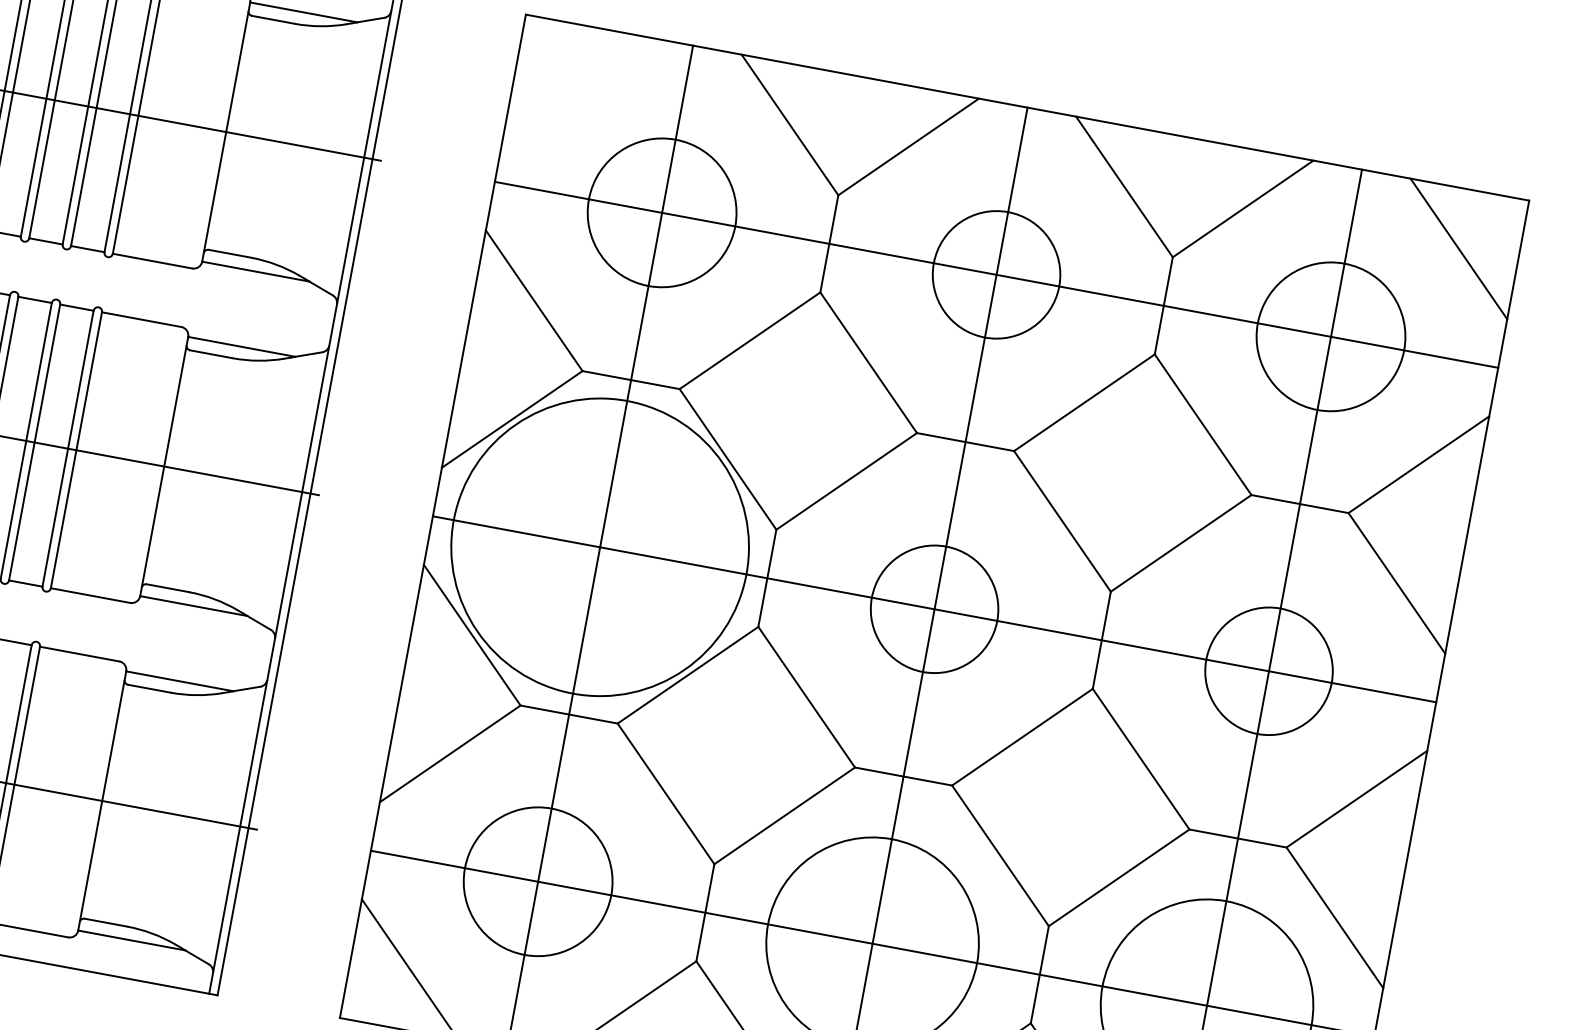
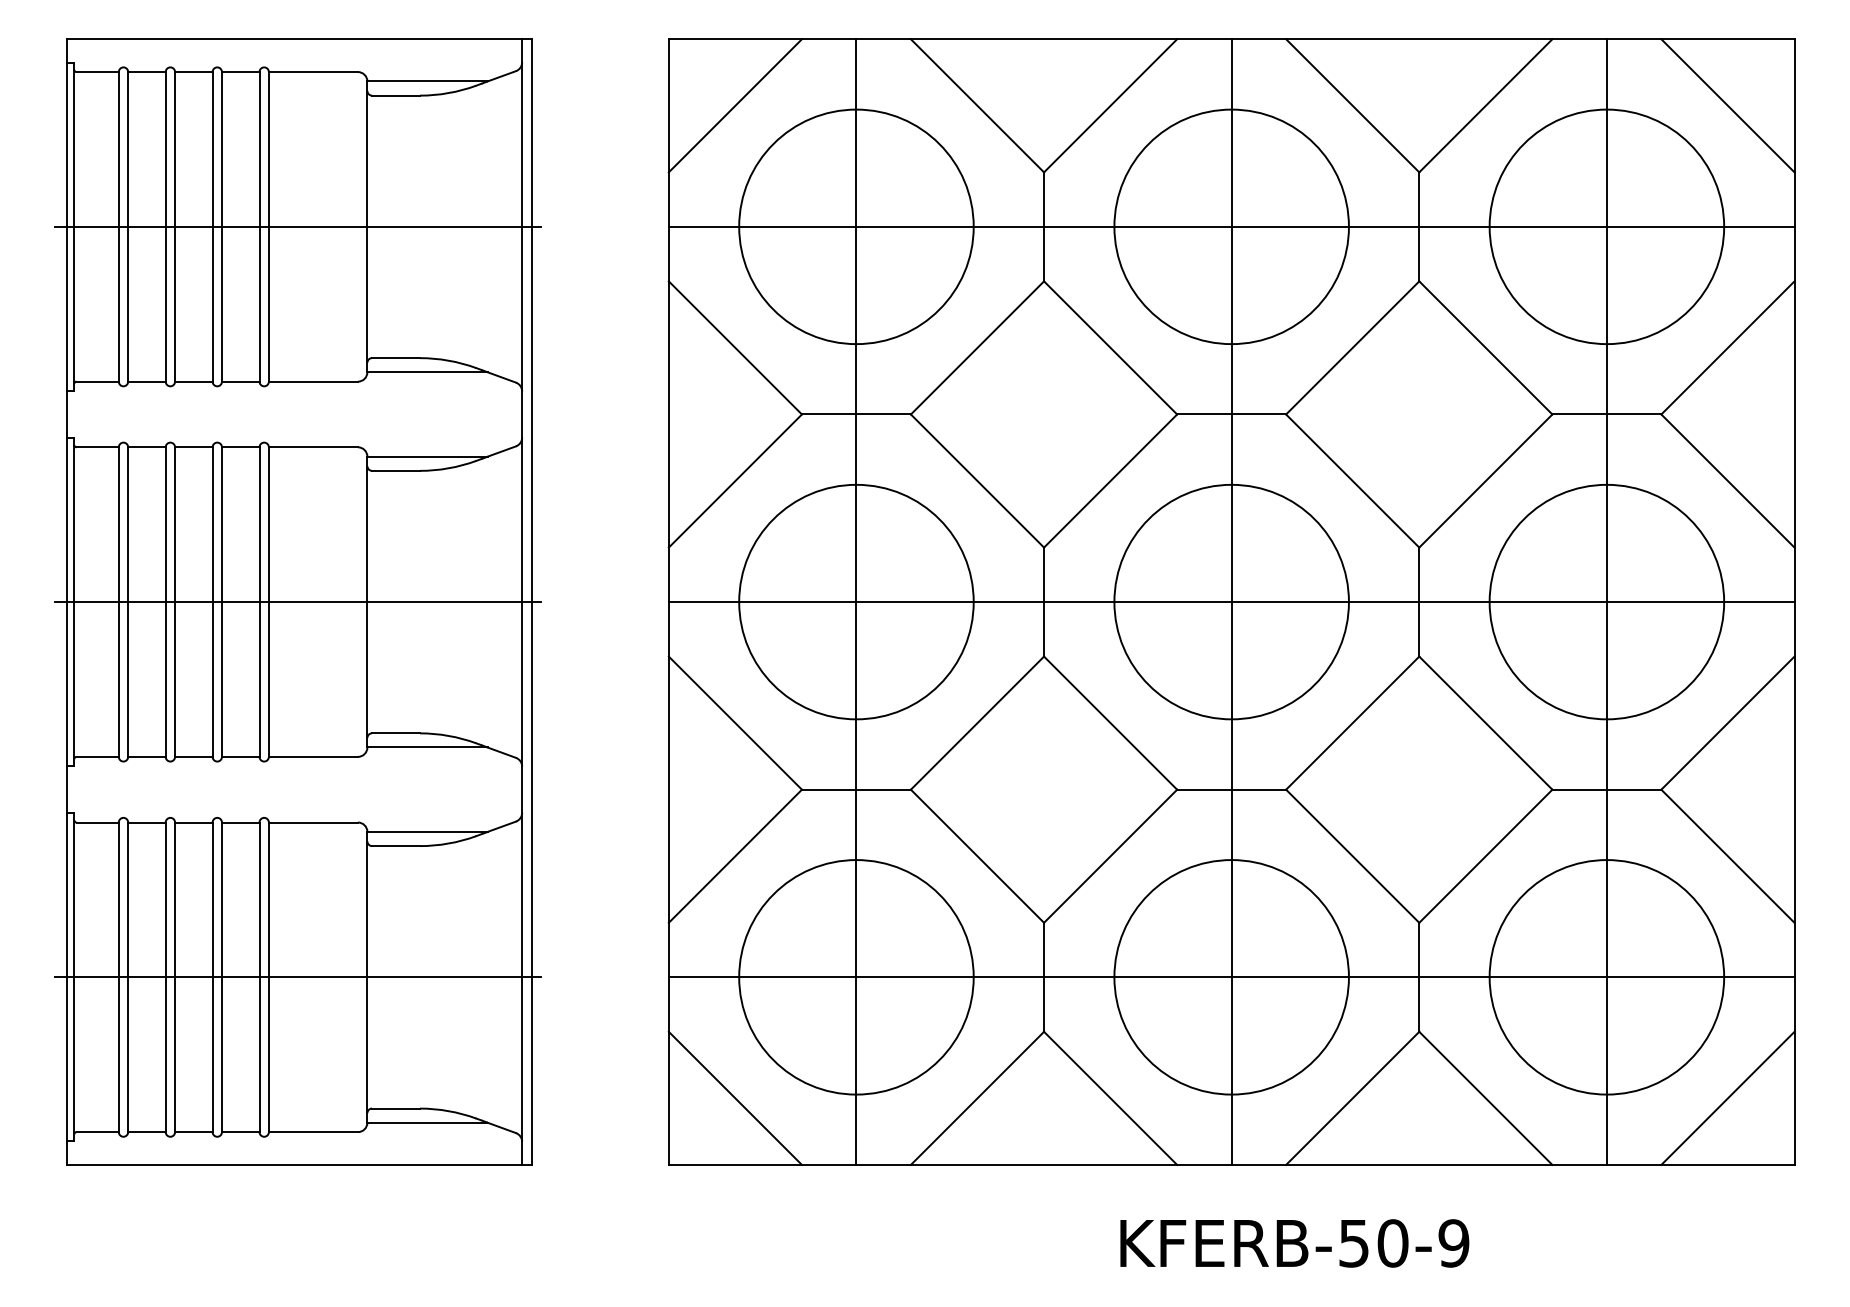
line: (573, 84) -> (734, 105), added
circle: (662, 212) -> (856, 226), size x1.43
circle: (996, 274) -> (1231, 226), size x1.67
circle: (1330, 336) -> (1606, 226), size x1.43
circle: (600, 546) -> (856, 601), size x0.71
circle: (934, 608) -> (1231, 601), size x1.67
circle: (1268, 670) -> (1606, 601), size x1.67
circle: (538, 881) -> (856, 977), size x1.43

